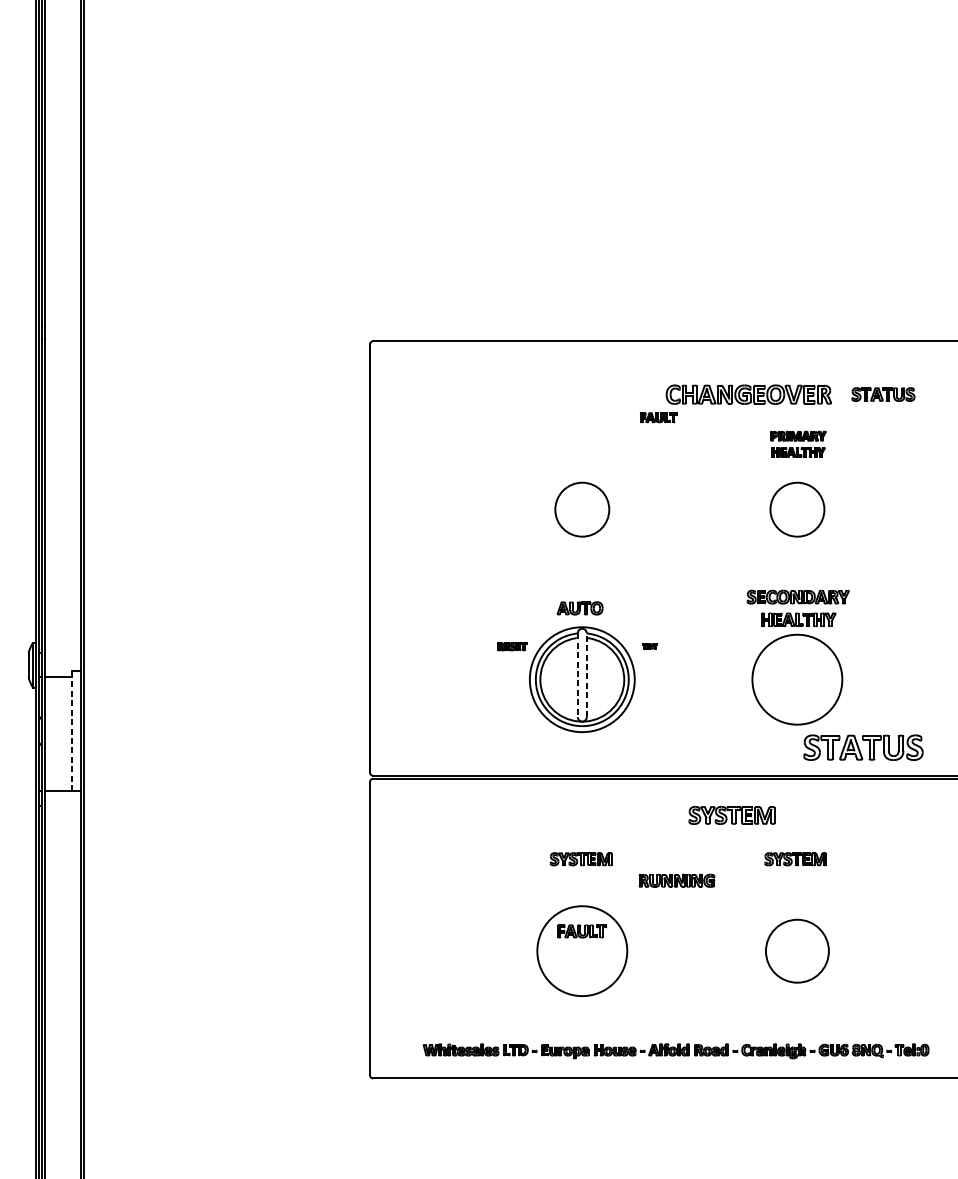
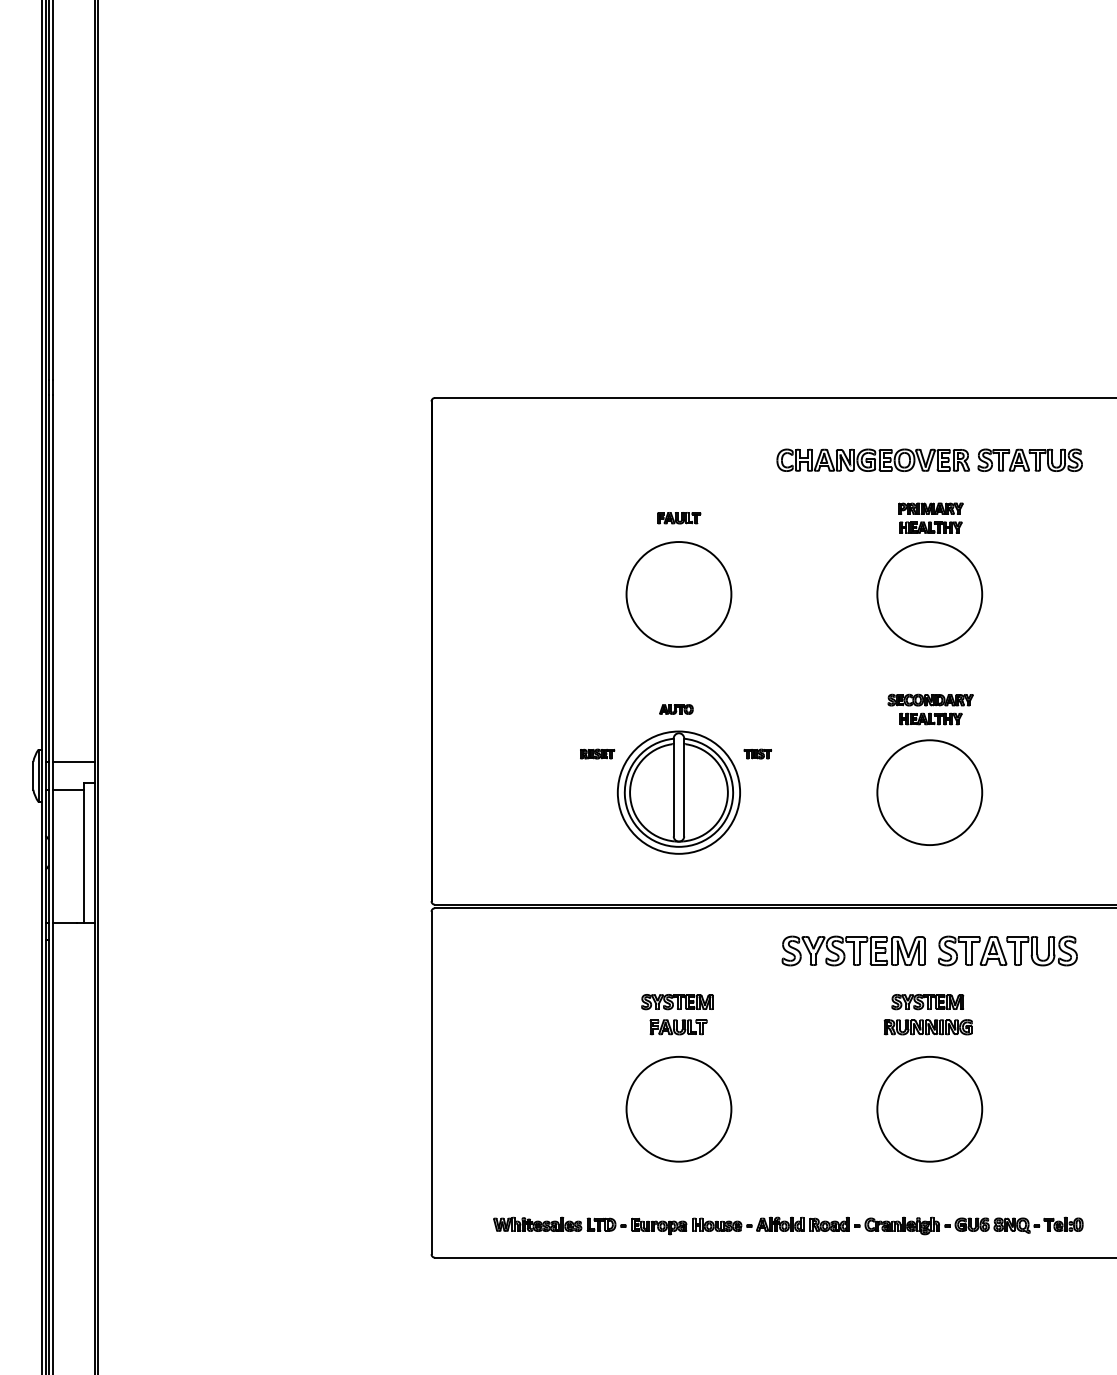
part: (882, 393) -> (1029, 459), size x1.43
part: (659, 418) -> (679, 518), moved
circle: (581, 509) -> (678, 594), size x1.67
circle: (797, 509) -> (929, 594), size x1.67
part: (580, 608) -> (676, 709), size x0.62
part: (797, 608) -> (930, 709), size x0.71
part: (649, 646) -> (757, 753), size x1.67
line: (63, 652) -> (73, 761), added
line: (577, 675) -> (673, 787), dashed -> solid
line: (587, 675) -> (684, 787), dashed -> solid
line: (72, 730) -> (84, 852), dashed -> solid
part: (863, 747) -> (1007, 950), moved
part: (731, 815) -> (853, 950), size x1.43
part: (676, 881) -> (927, 1027), moved
part: (581, 931) -> (678, 1027), moved
circle: (797, 951) -> (929, 1109), size x1.43

